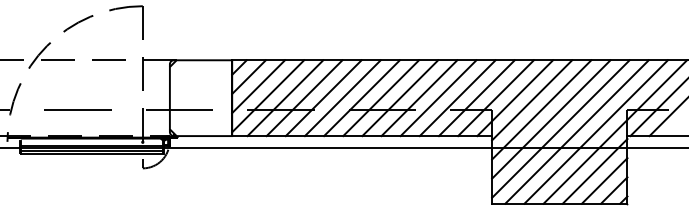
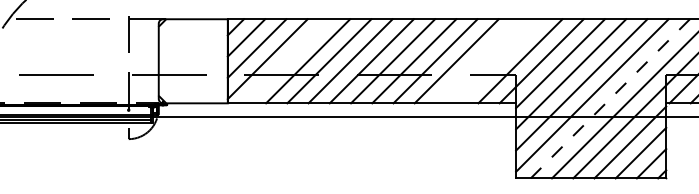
line: (285, 98) -> (286, 61), removed
line: (457, 98) -> (477, 61), removed
line: (476, 98) -> (498, 61), removed
line: (576, 132) -> (609, 99), solid -> dashed

